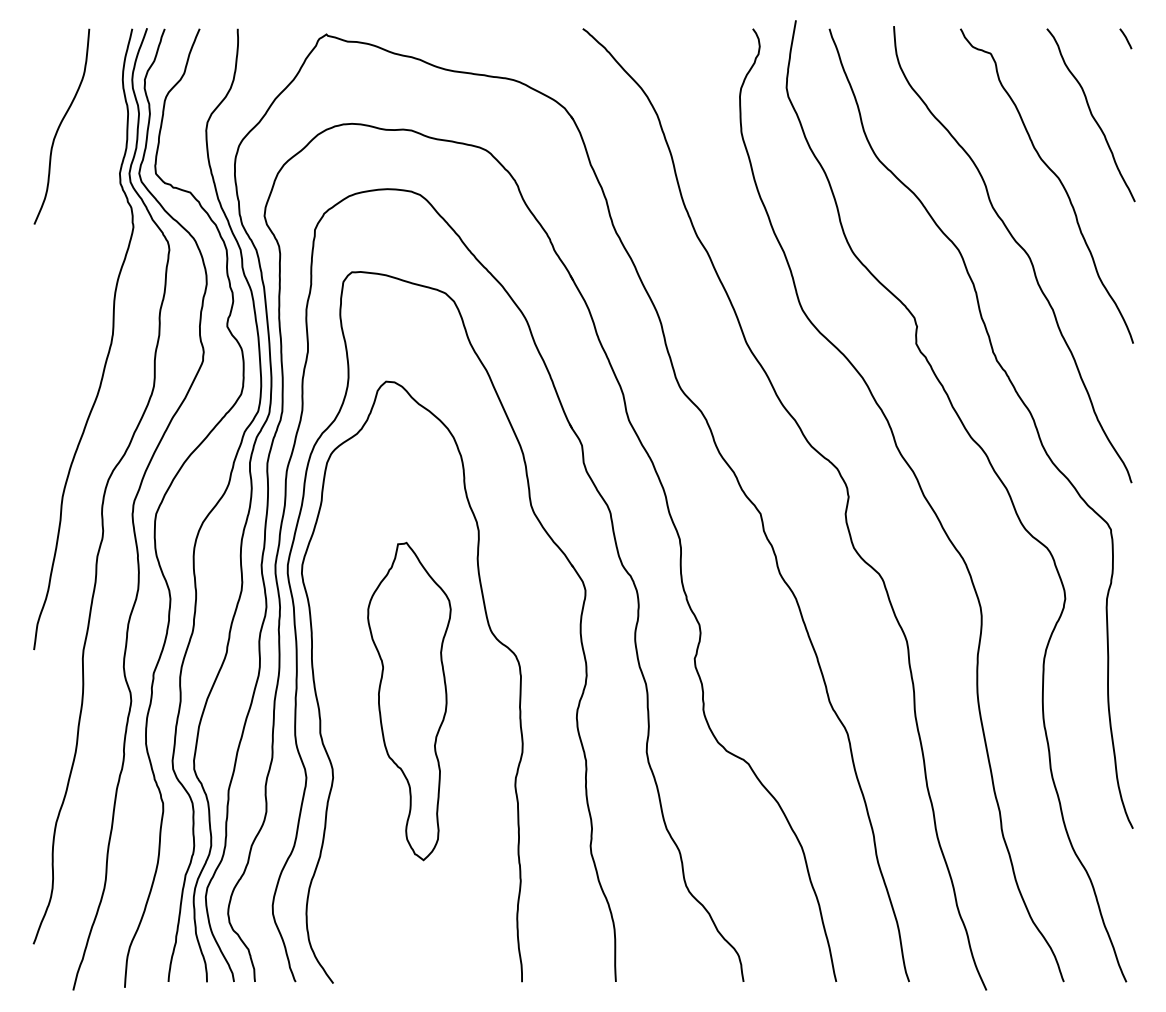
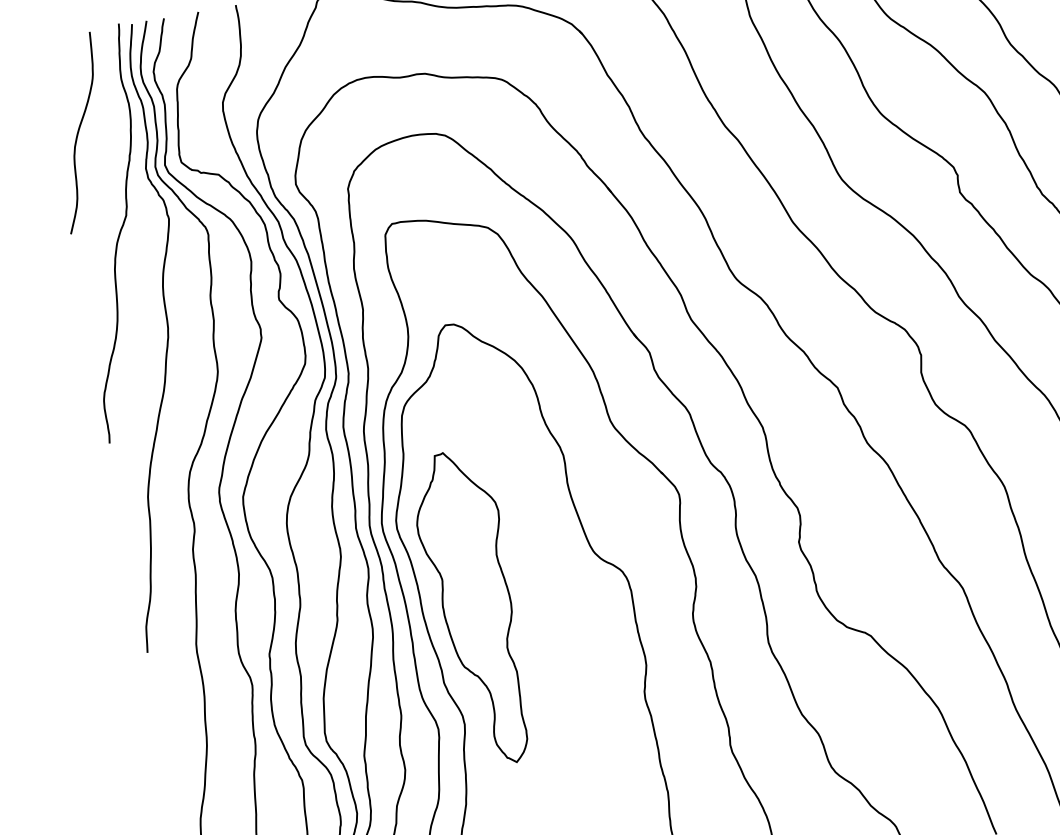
curve: (80, 234) -> (118, 235), added
part: (409, 701) -> (474, 608), moved

